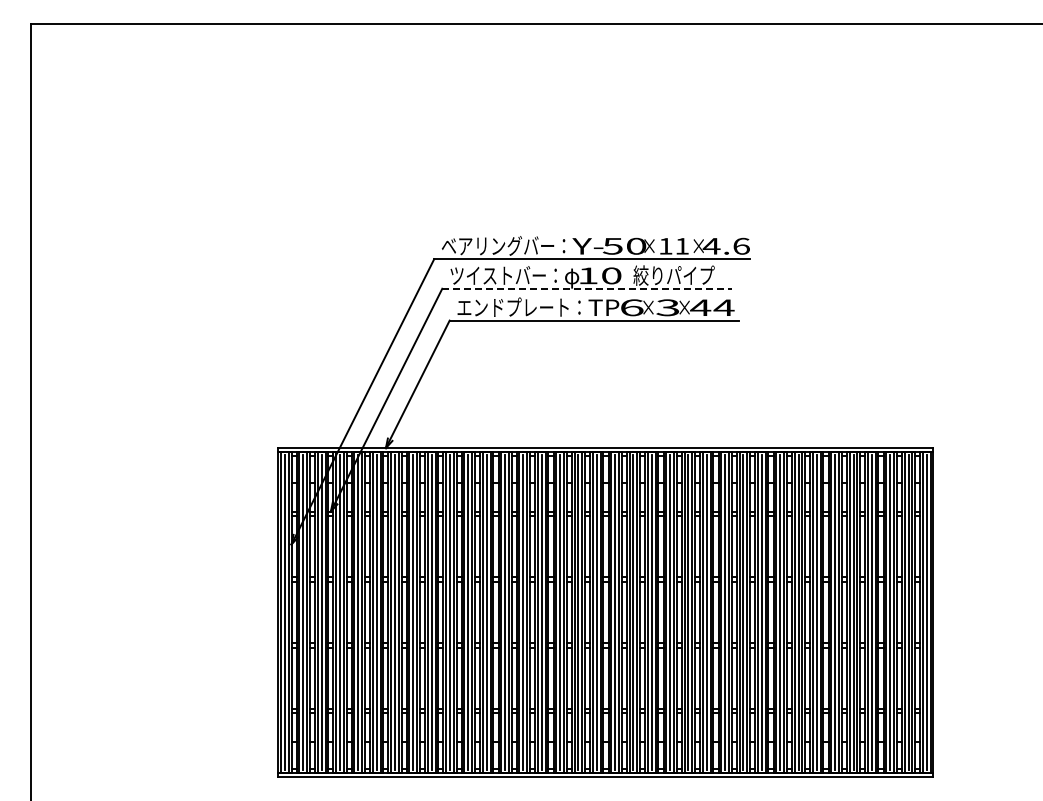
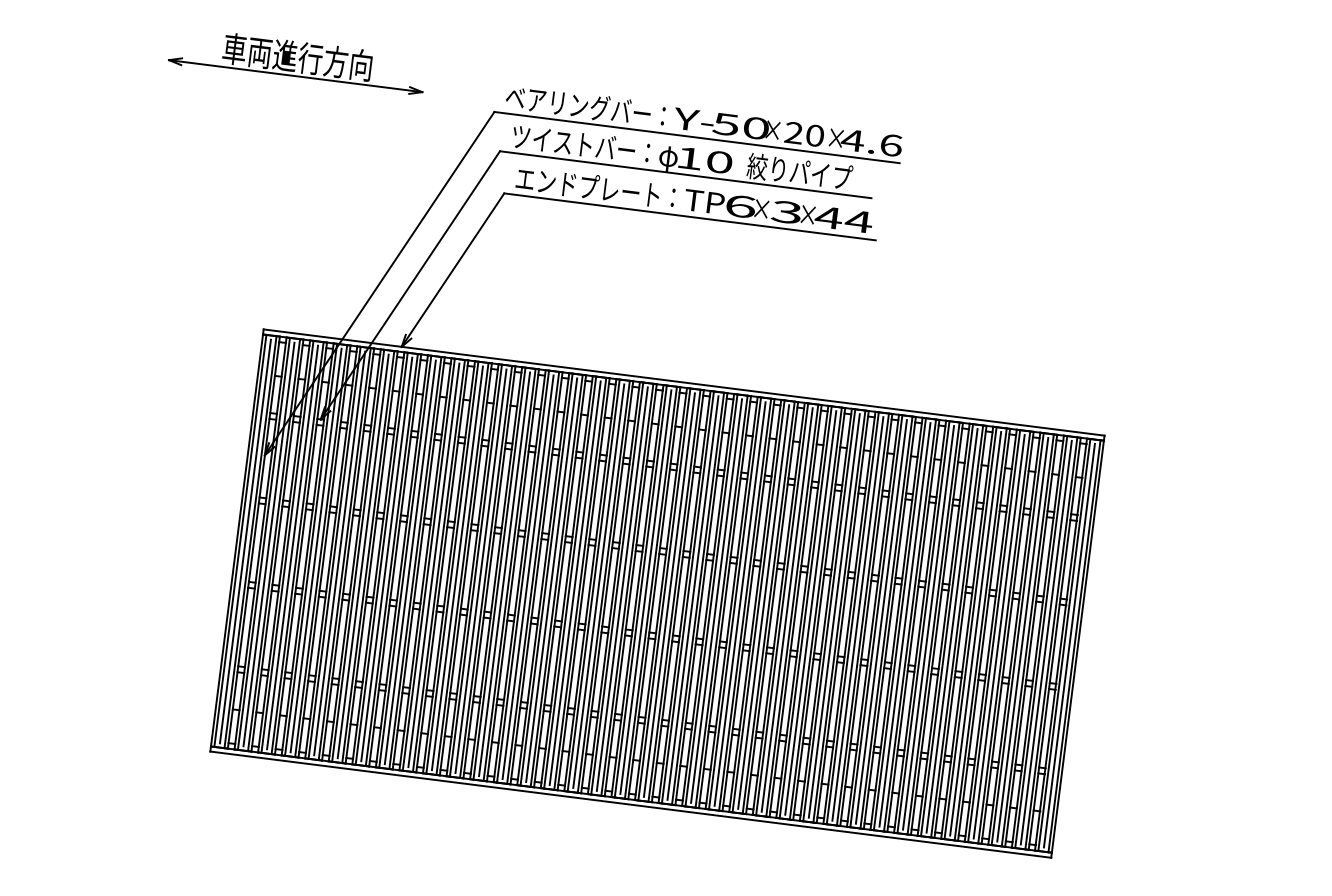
part: (277, 238) -> (296, 59), added
text: (674, 245) -> (805, 133), 11 -> 20
line: (586, 288) -> (685, 174), dashed -> solid

